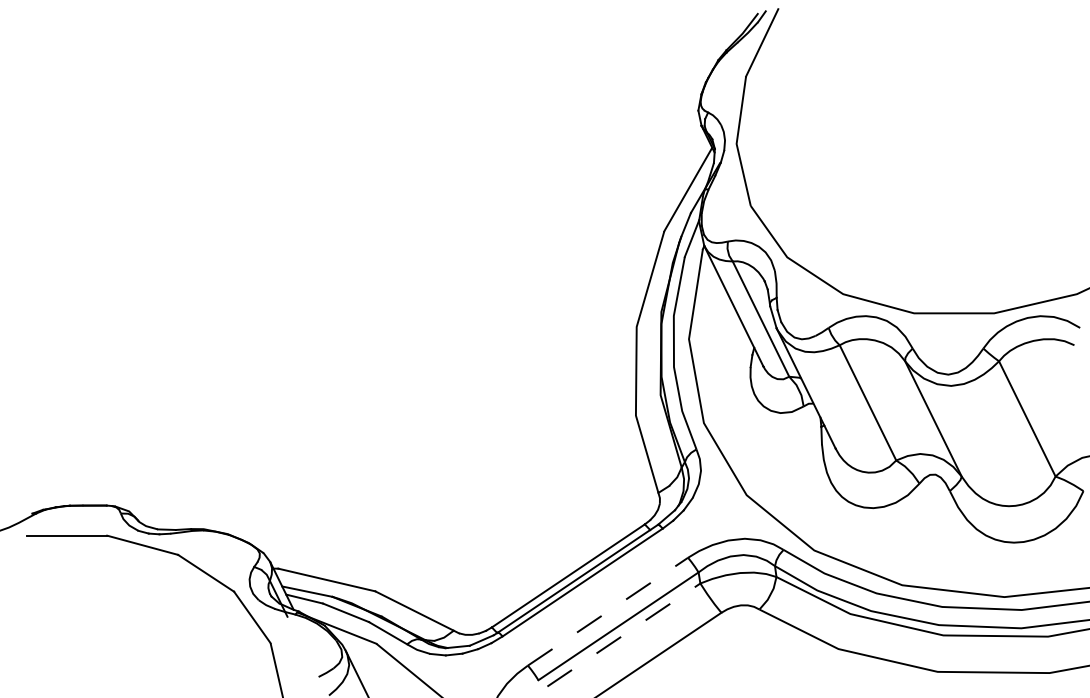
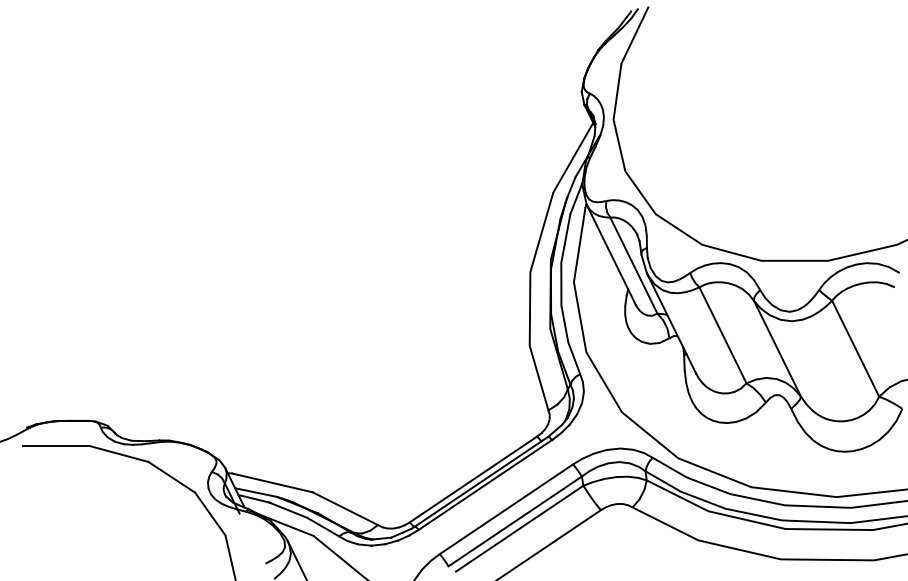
line: (608, 610) -> (506, 508), dashed -> solid
line: (623, 634) -> (519, 528), dashed -> solid

